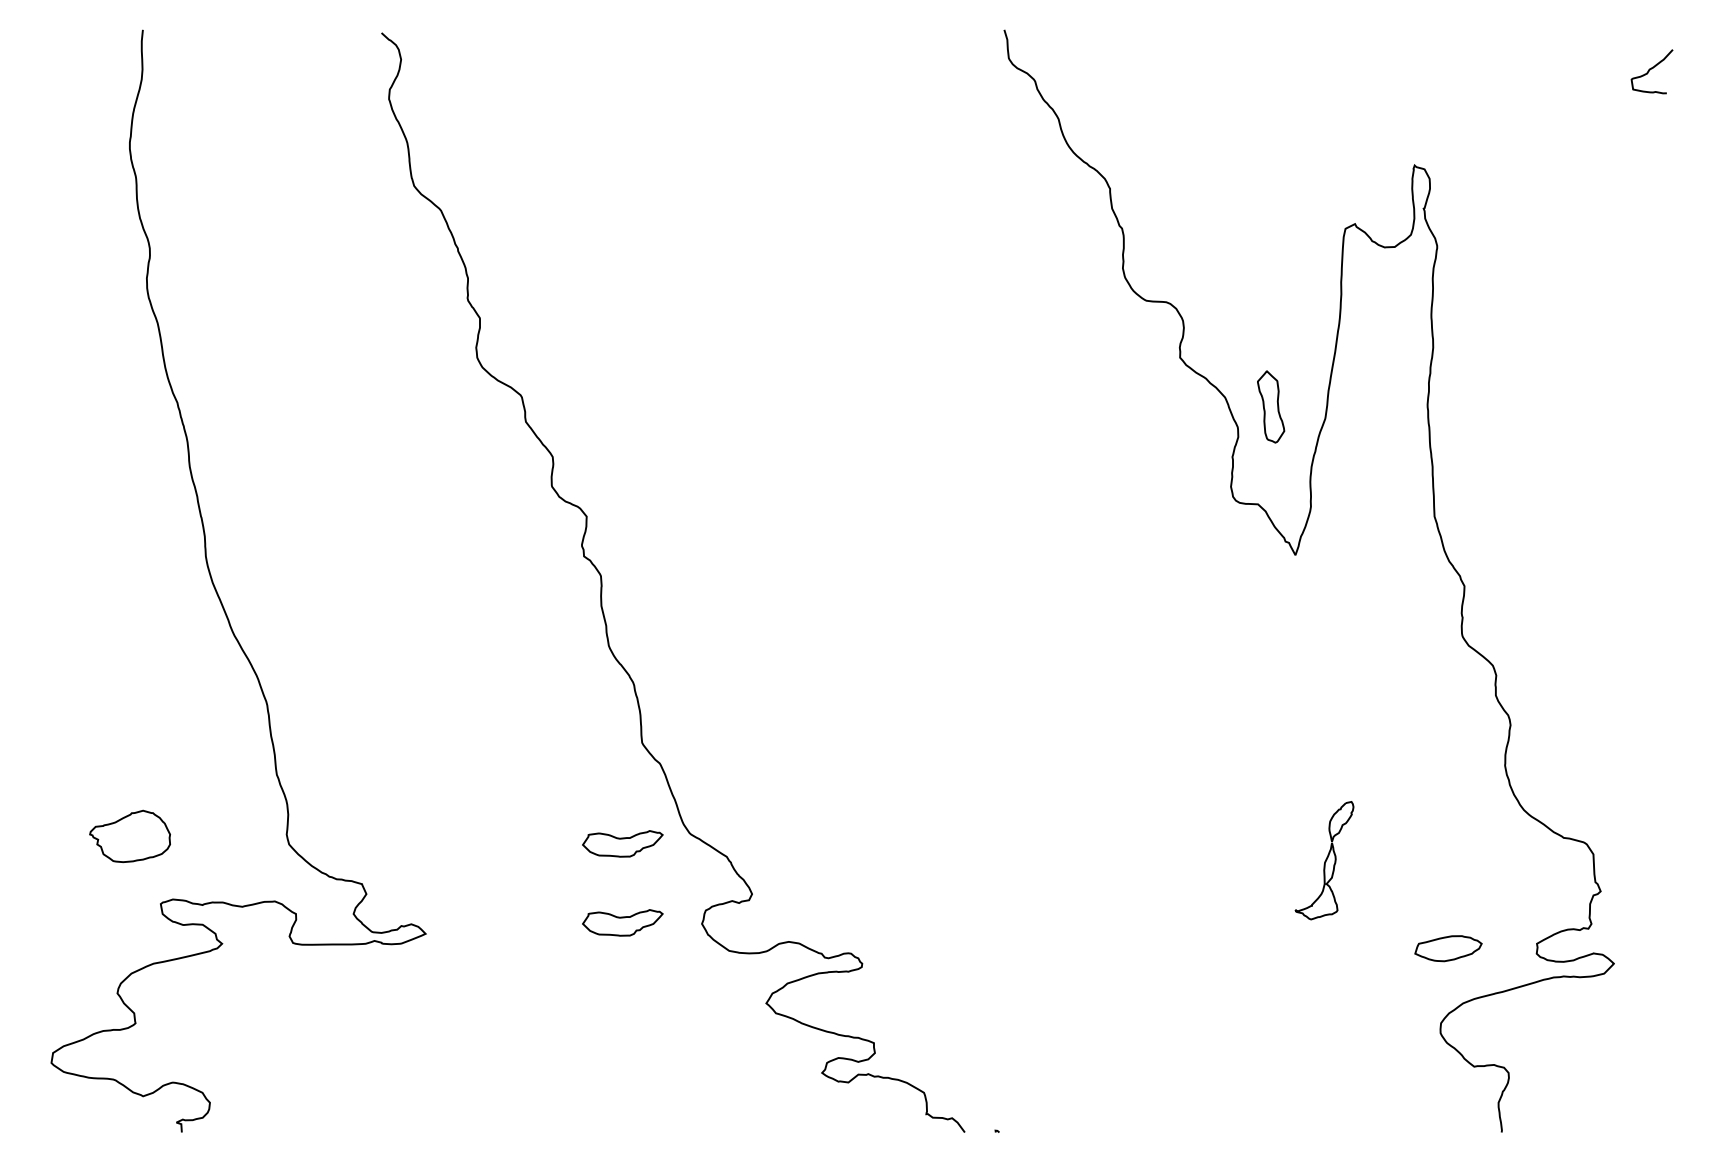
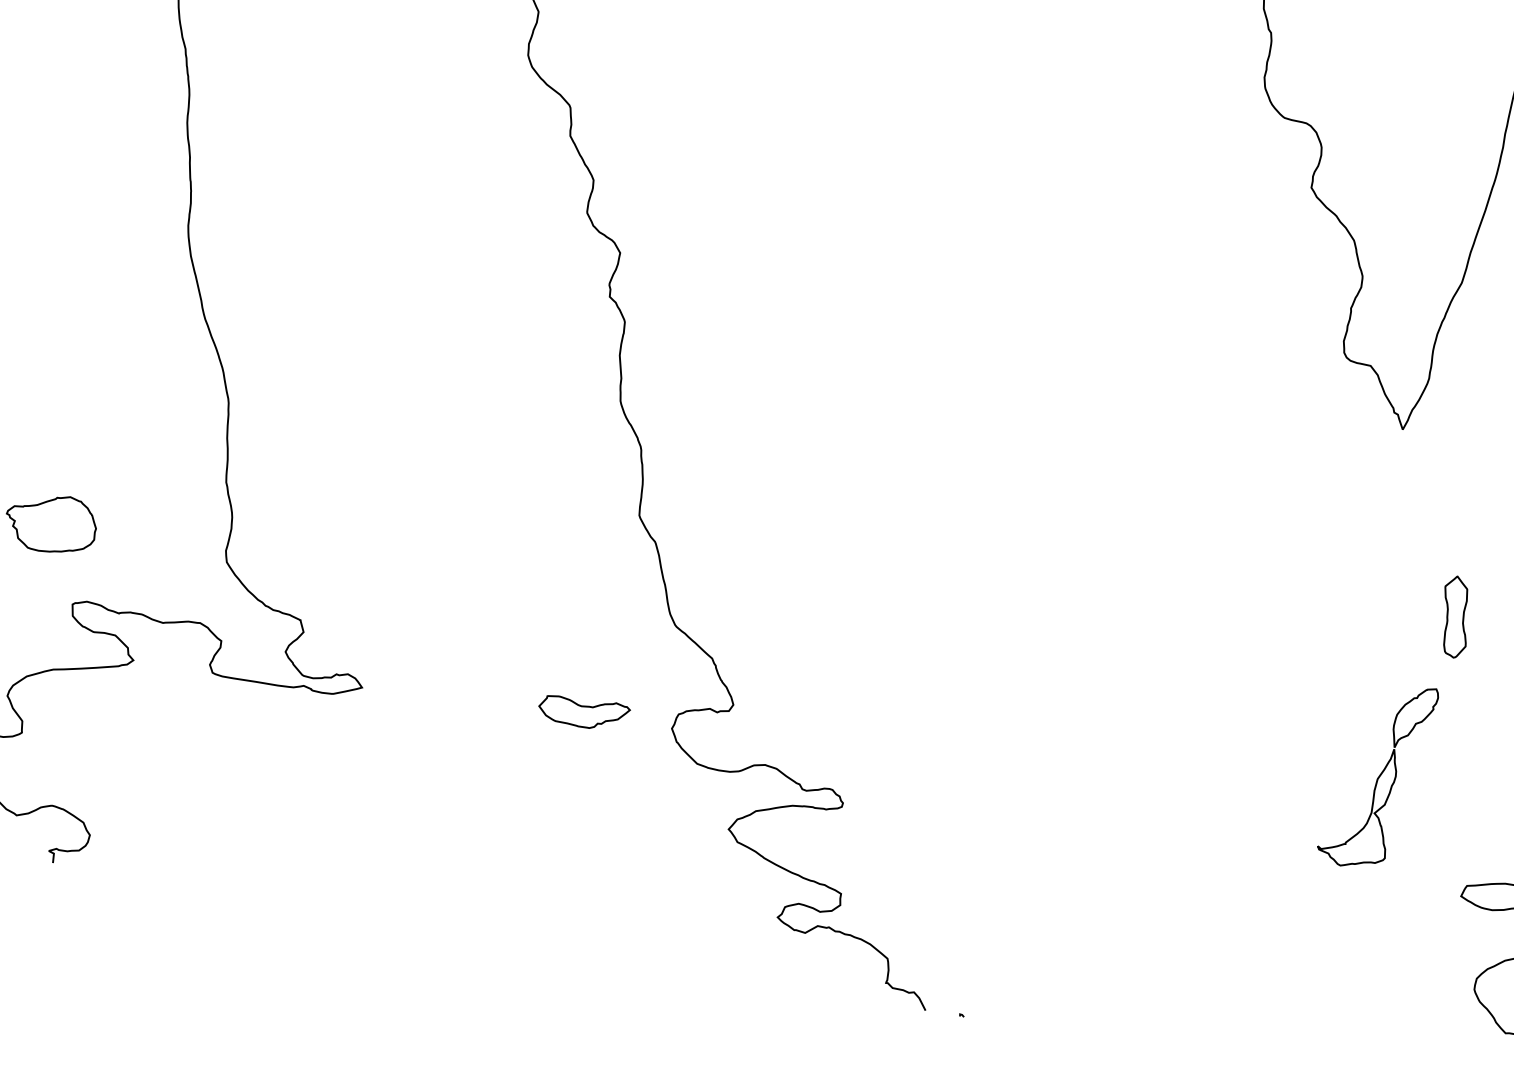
part: (1271, 406) -> (1455, 616), moved
part: (622, 843) -> (598, 624), removed
part: (1324, 860) -> (1377, 775), size x1.43

